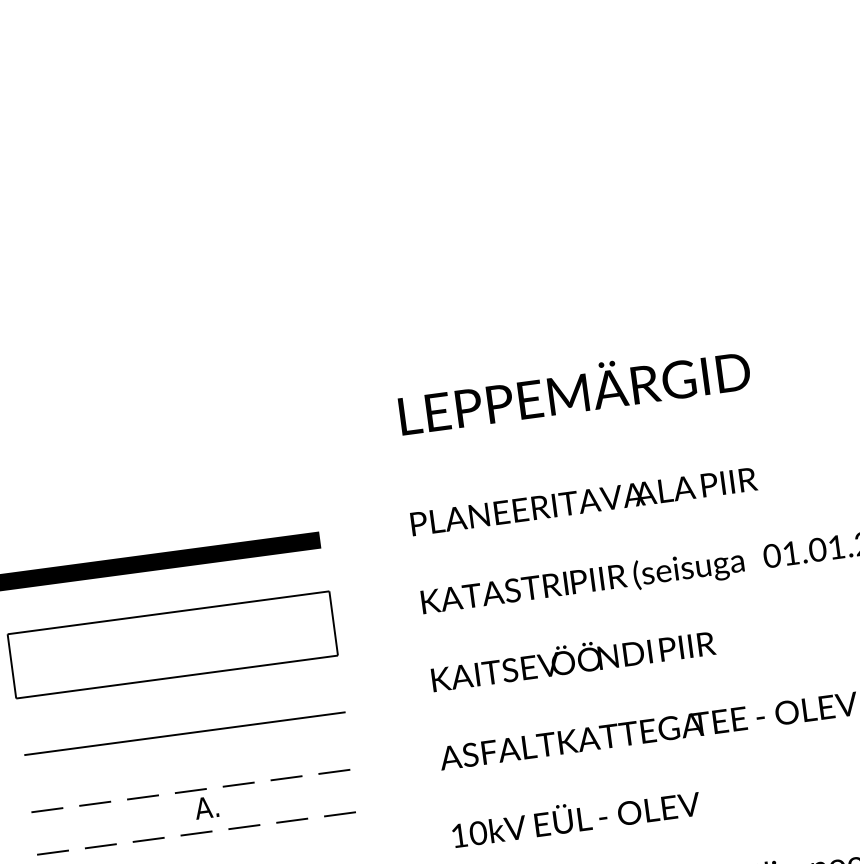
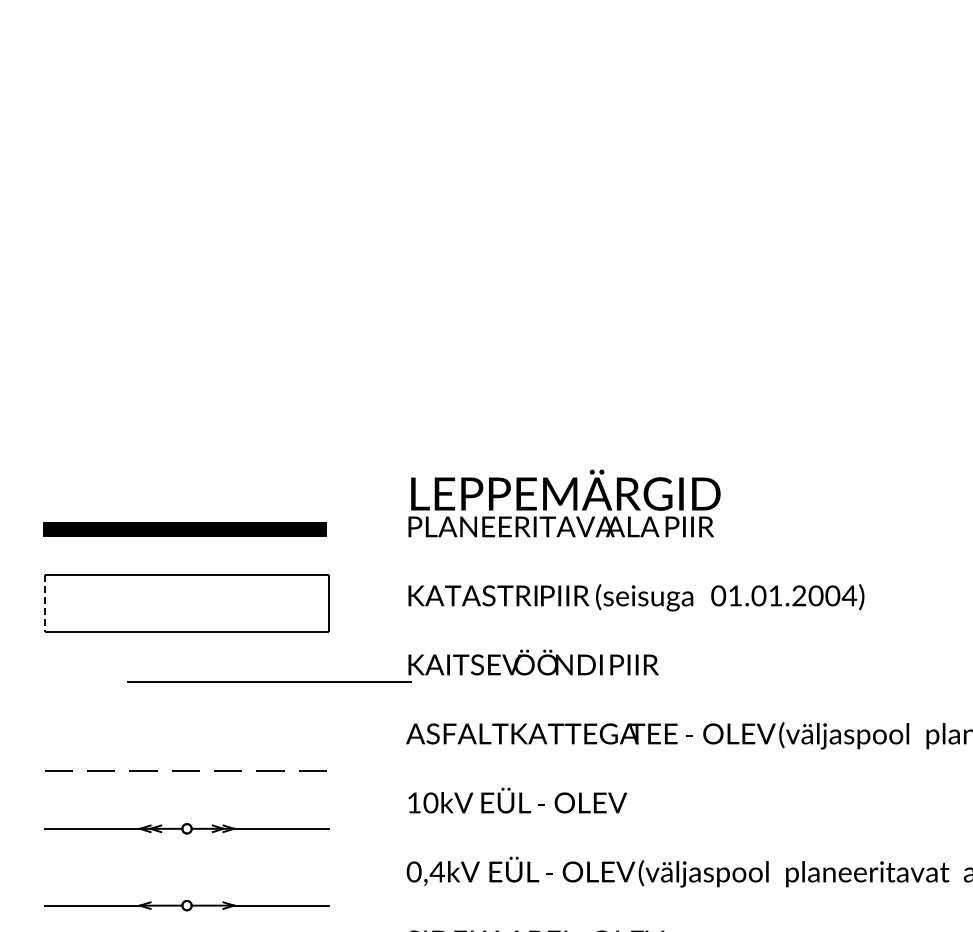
text: (573, 388) -> (565, 489), moved
line: (11, 667) -> (44, 604), solid -> dashed
line: (185, 732) -> (269, 681), moved
part: (192, 805) -> (185, 745), removed

